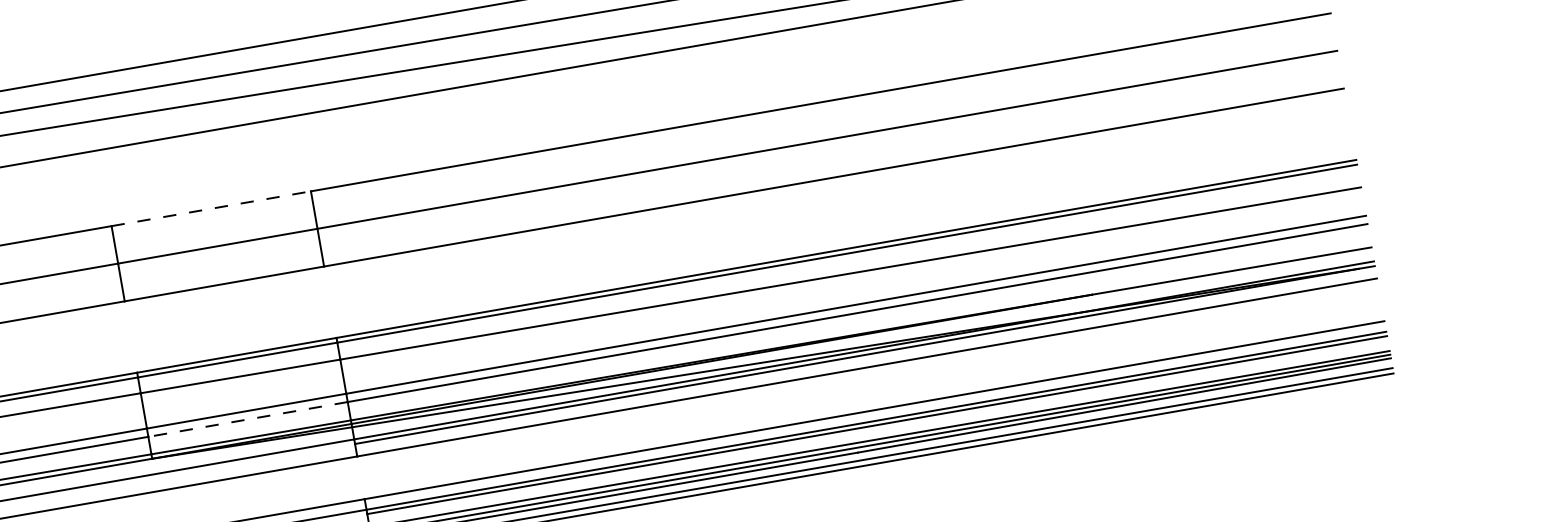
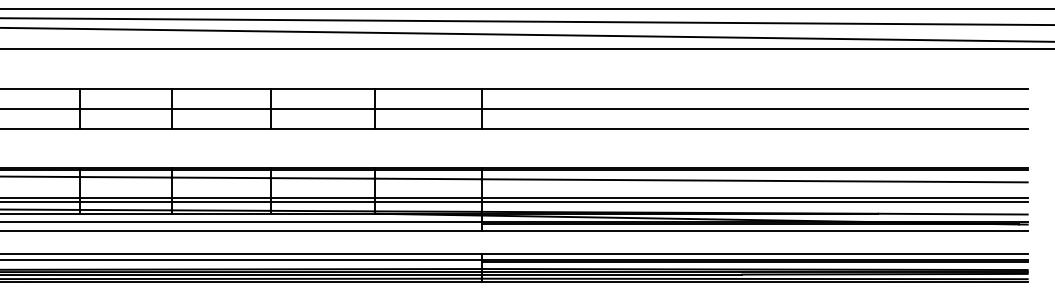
line: (212, 209) -> (428, 89), dashed -> solid
line: (247, 420) -> (427, 202), dashed -> solid

